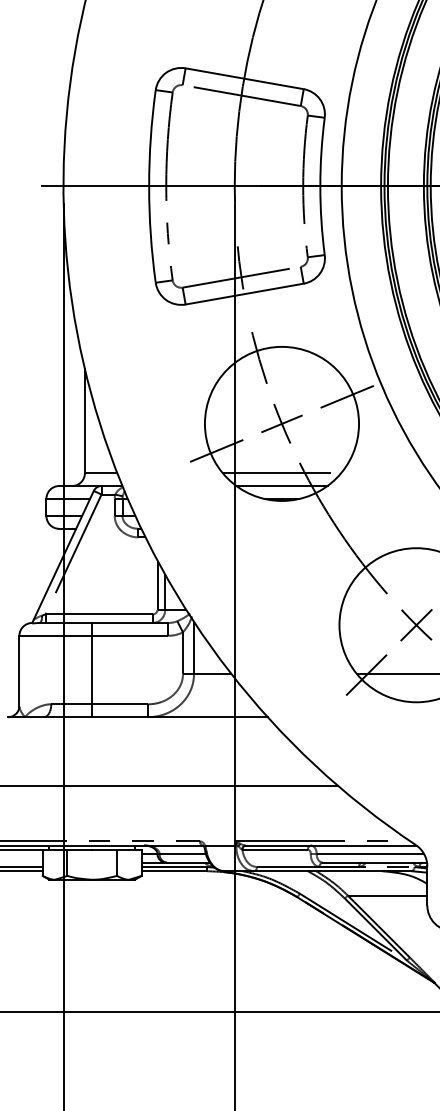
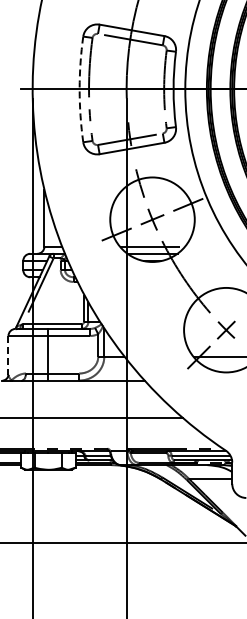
arc: (148, 186) -> (79, 89), solid -> dashed
line: (19, 671) -> (8, 355), solid -> dashed

